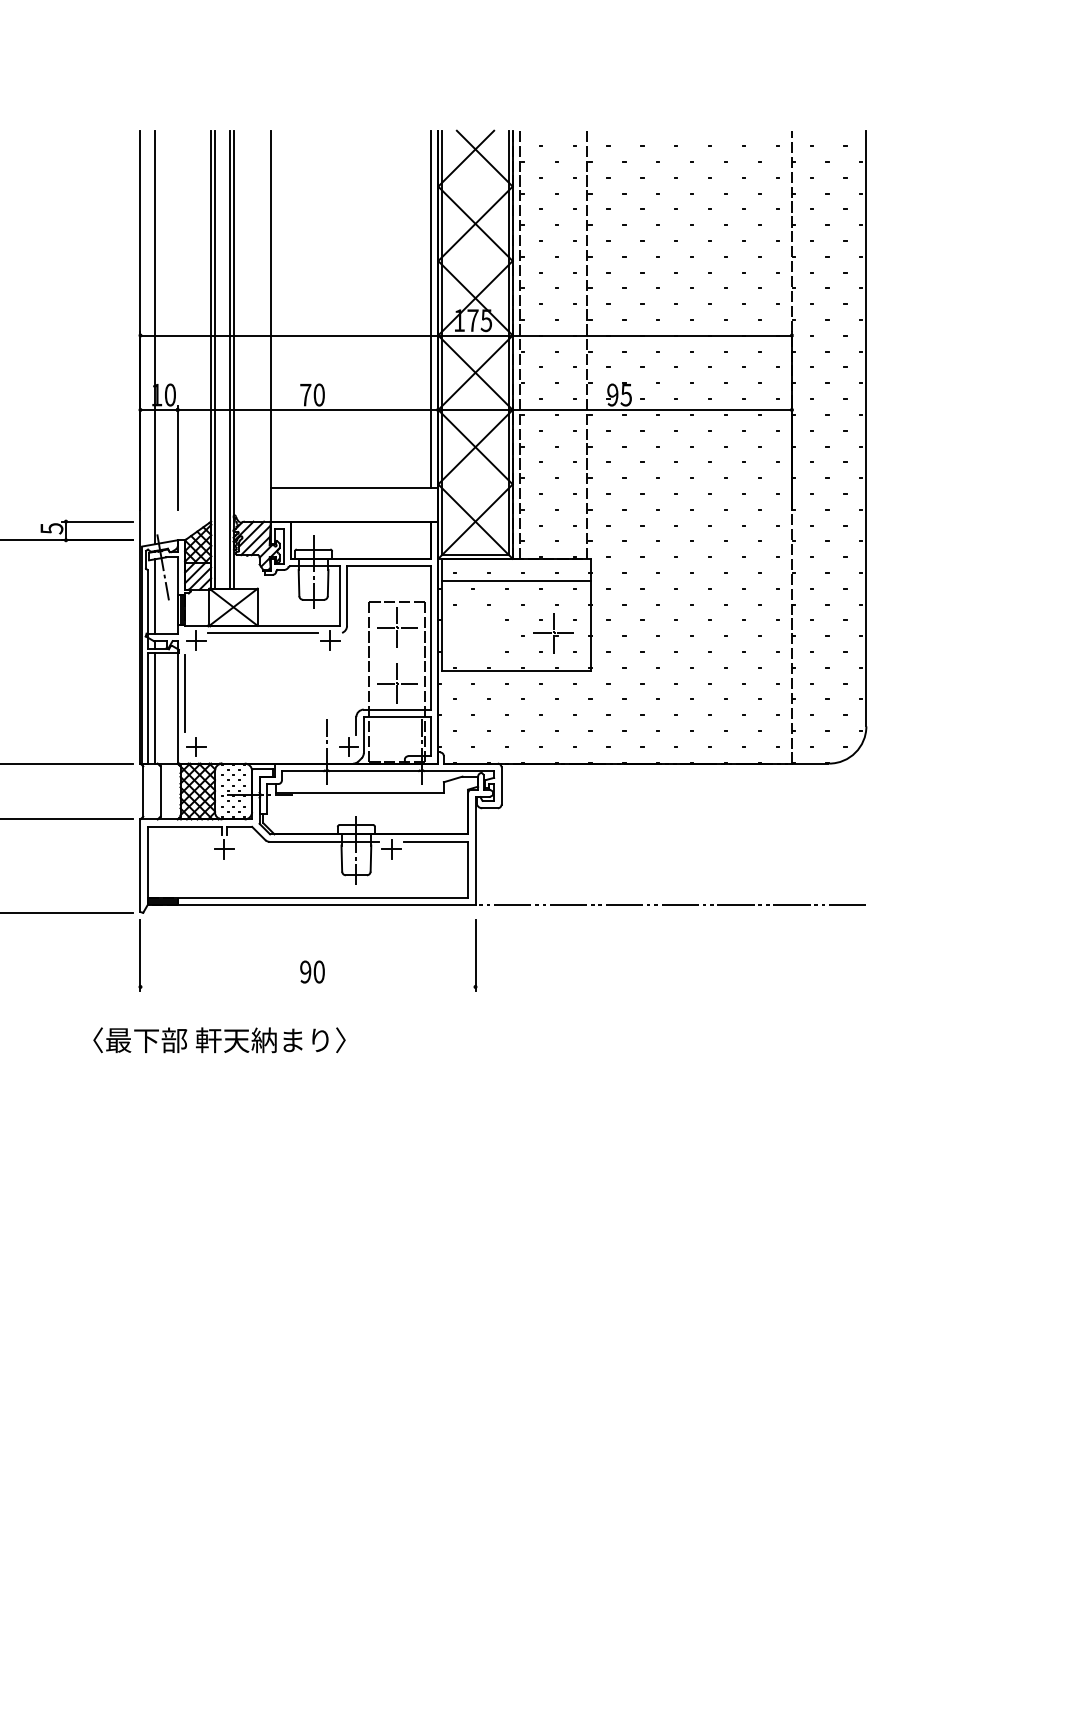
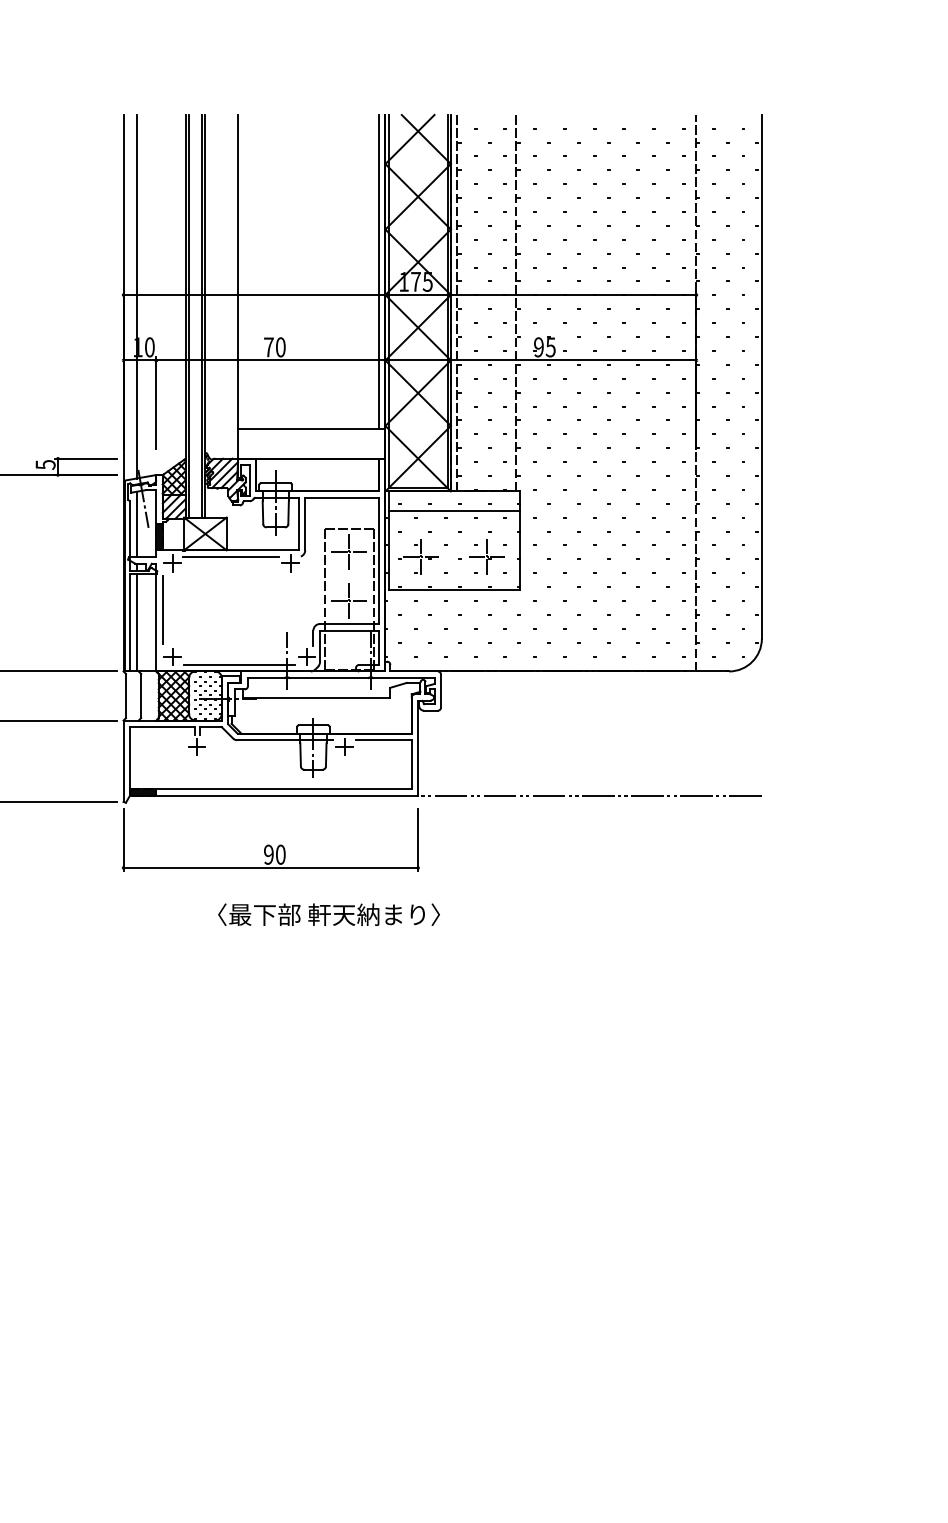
part: (475, 632) -> (418, 556), added
line: (272, 755) -> (239, 664), added
line: (307, 986) -> (270, 867), added
text: (218, 1039) -> (328, 914), moved

